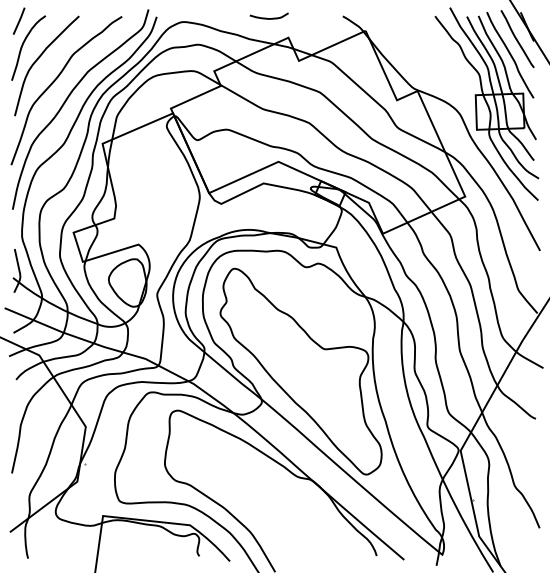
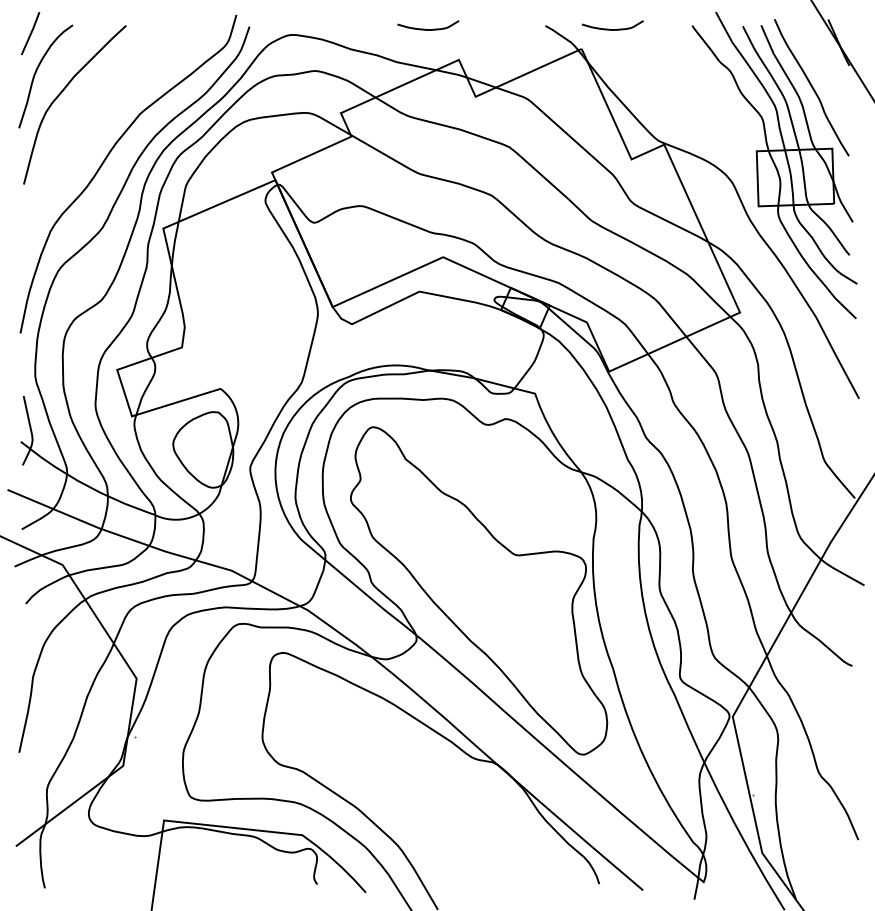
curve: (382, 17) -> (608, 27), added
curve: (517, 39) -> (823, 62), removed
curve: (55, 81) -> (88, 129), removed

